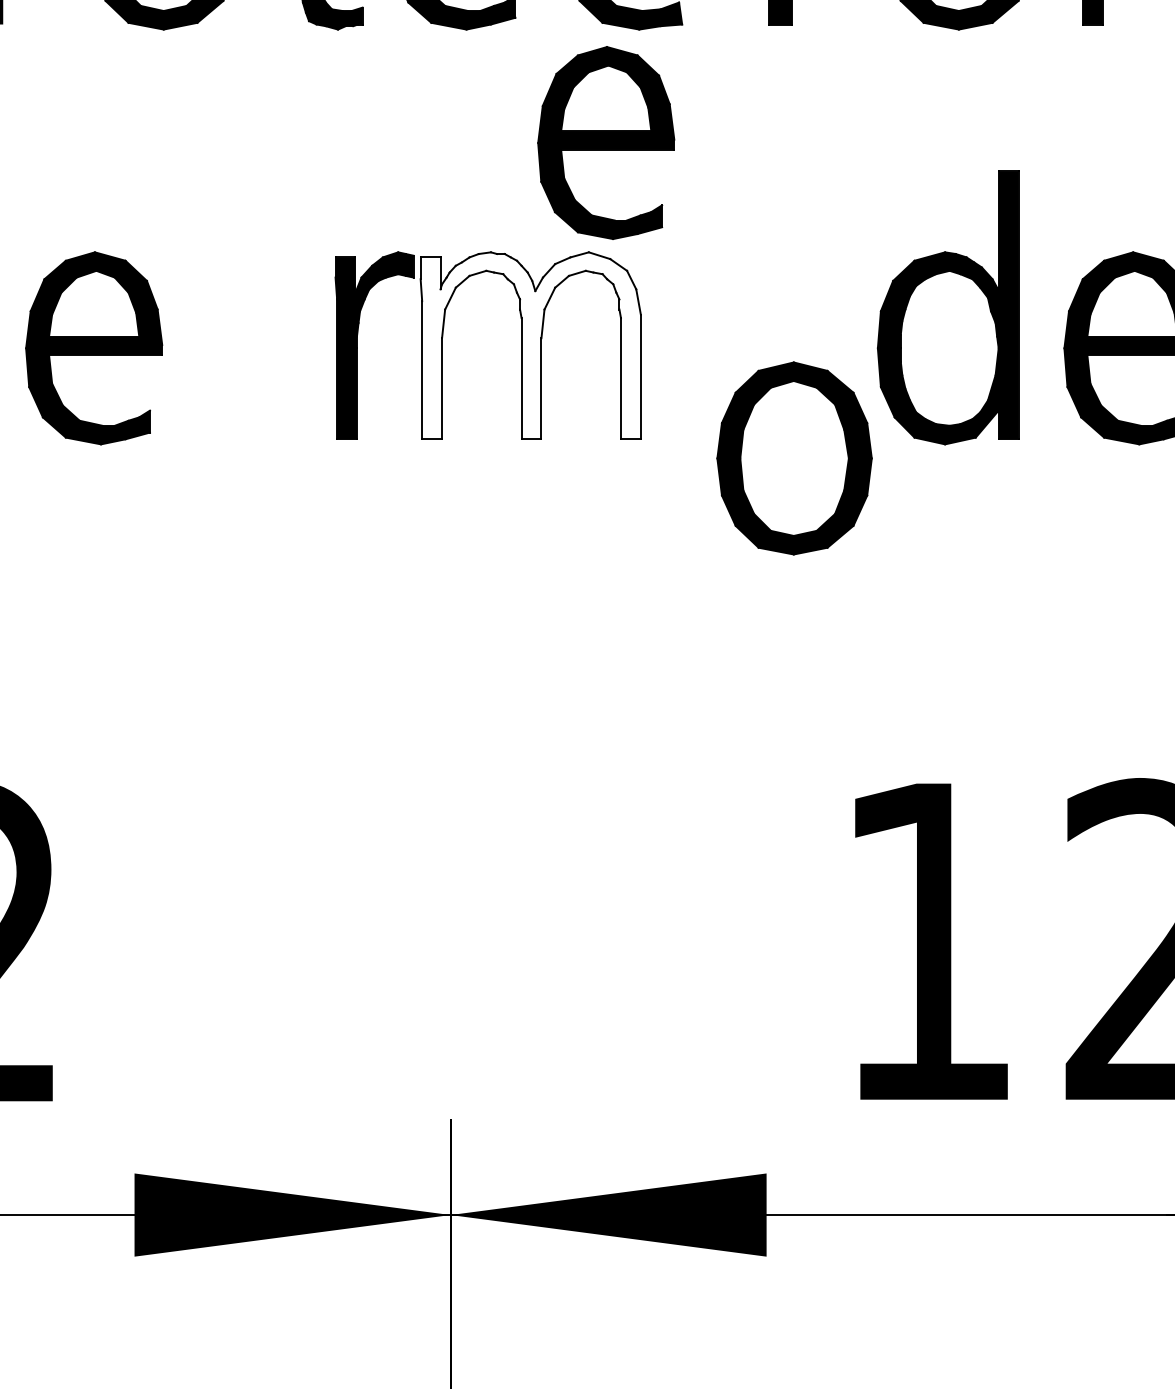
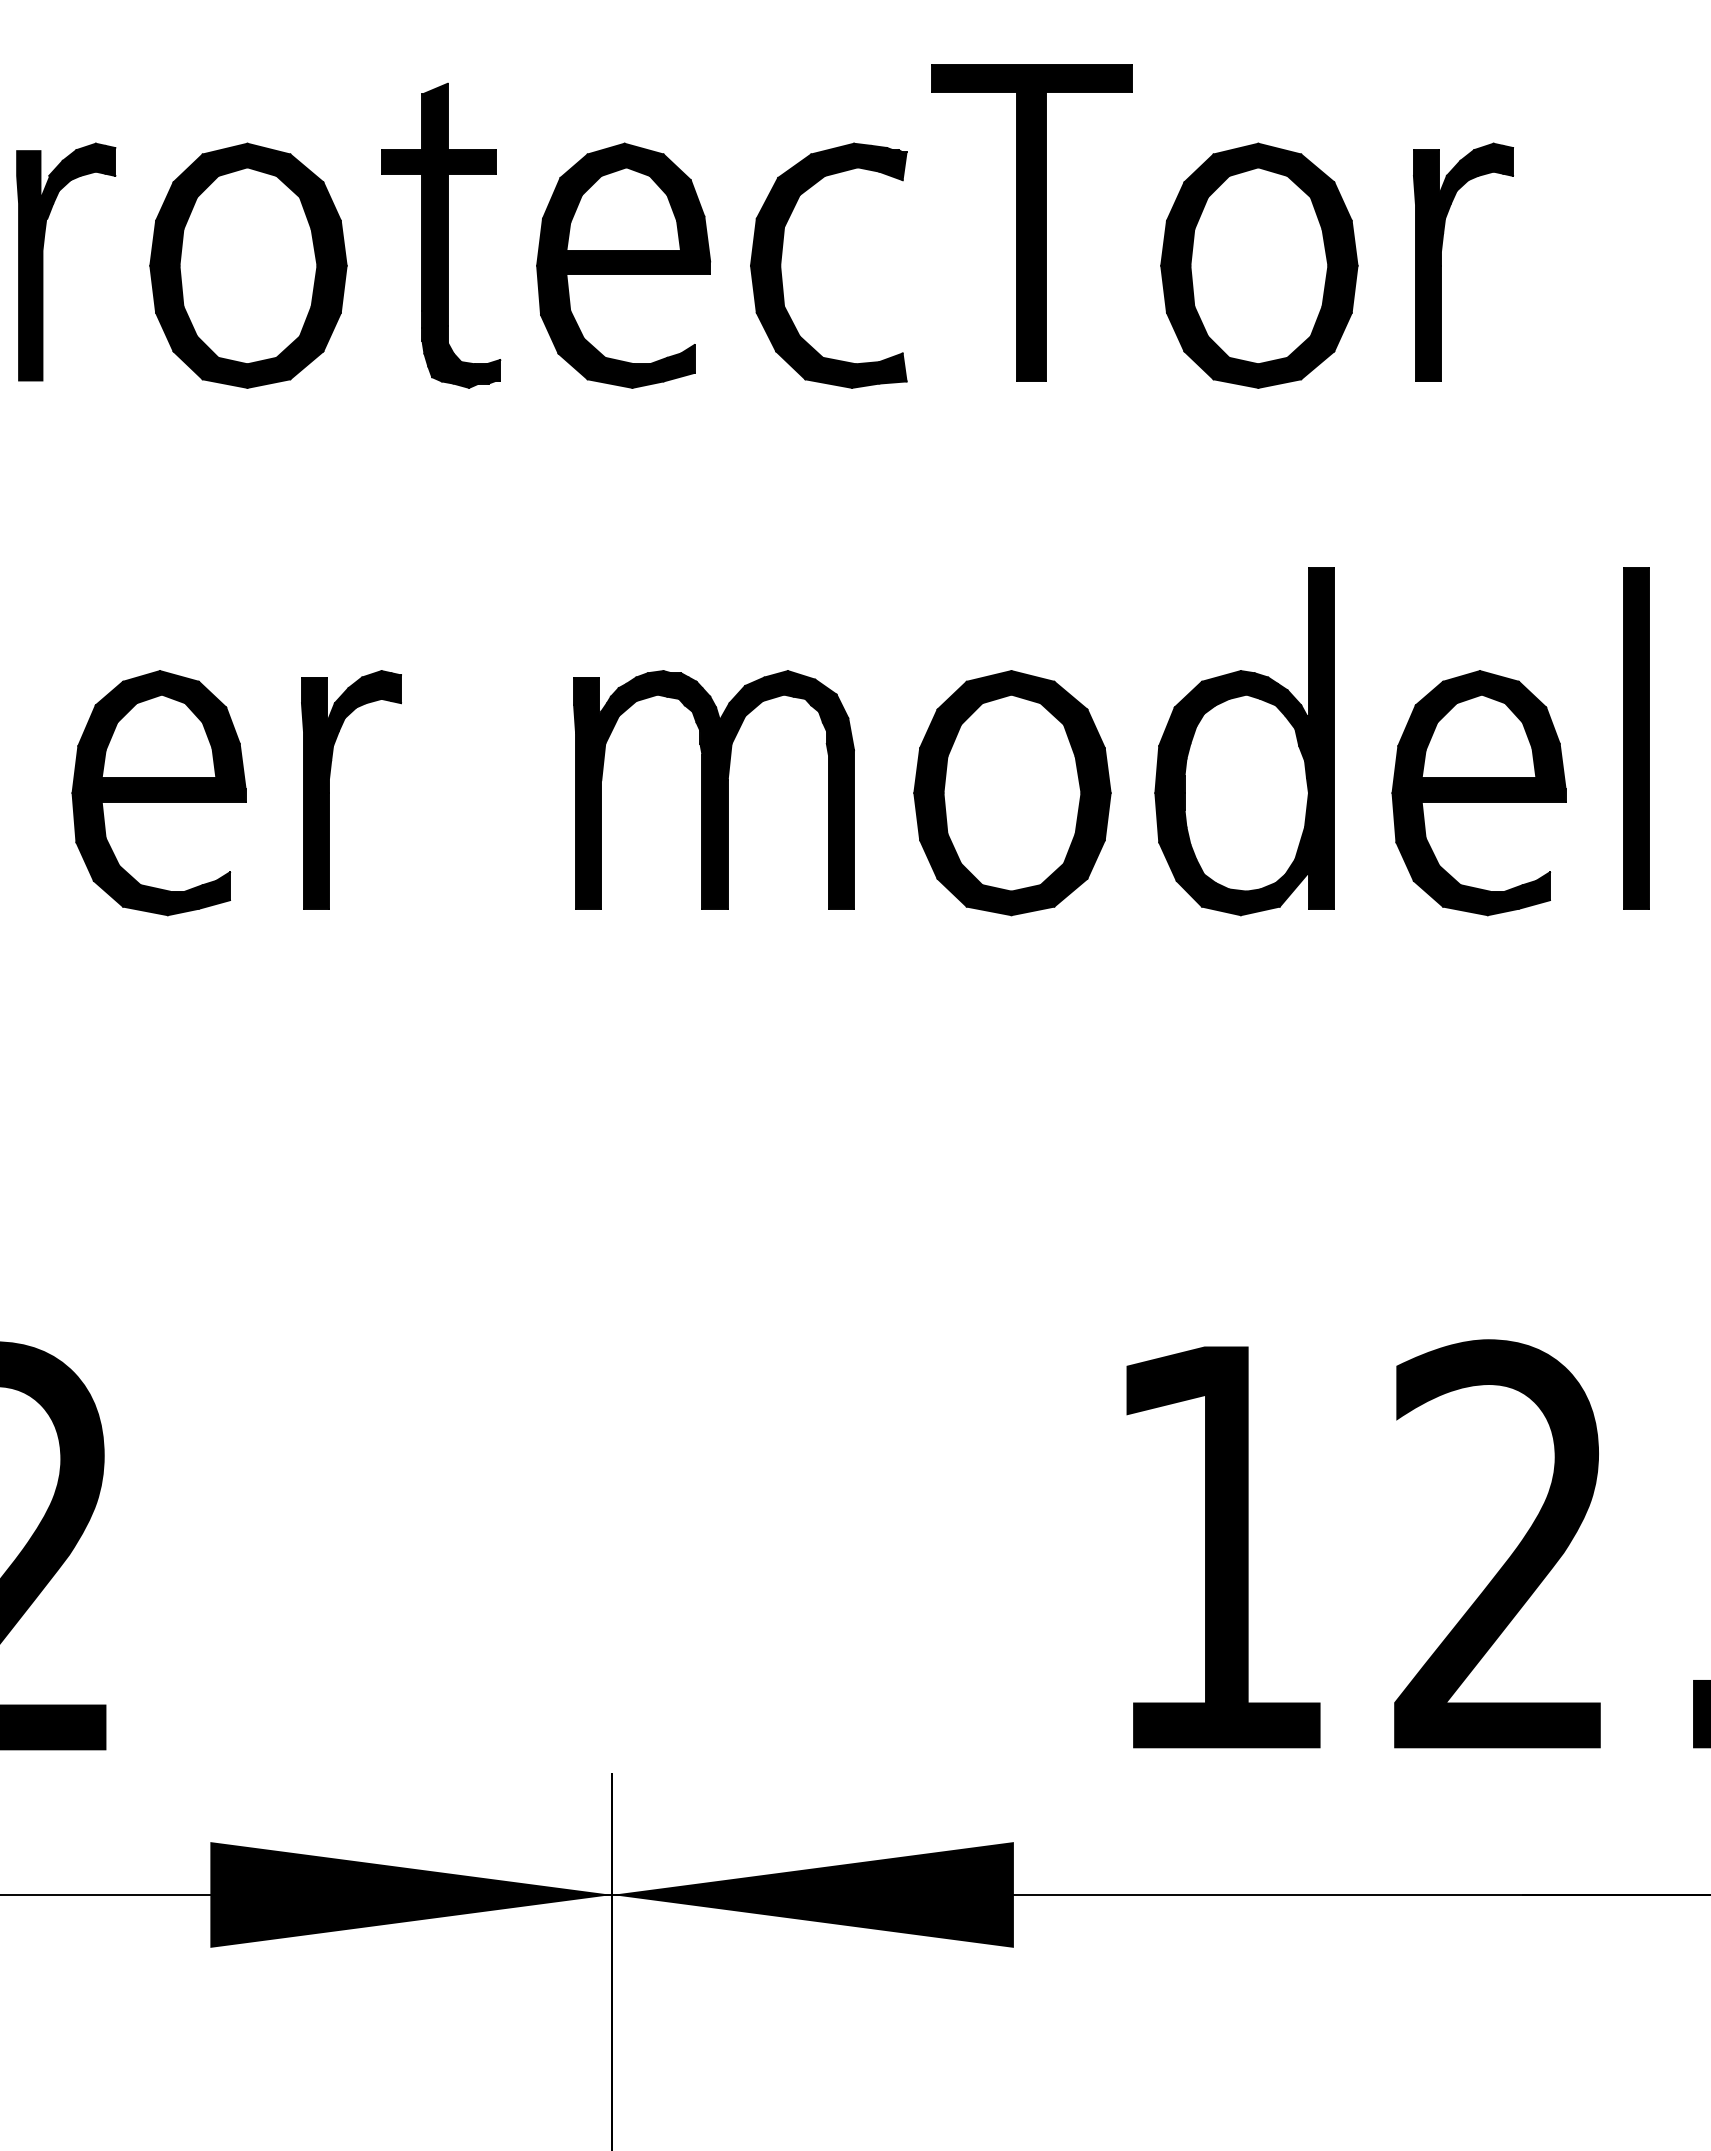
part: (605, 143) -> (809, 532), removed
part: (357, 345) -> (329, 789), moved
fill: (531, 345) -> (714, 789), added
part: (794, 458) -> (1012, 793), moved

